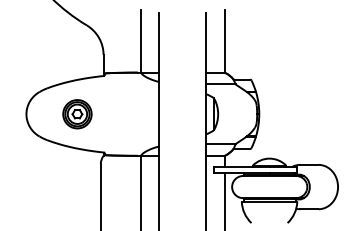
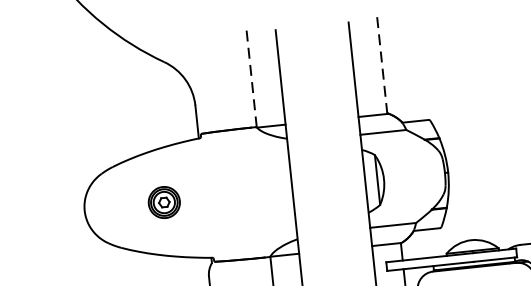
line: (141, 41) -> (252, 78), solid -> dashed
line: (224, 41) -> (381, 64), solid -> dashed
part: (77, 114) -> (164, 202), size x0.7

